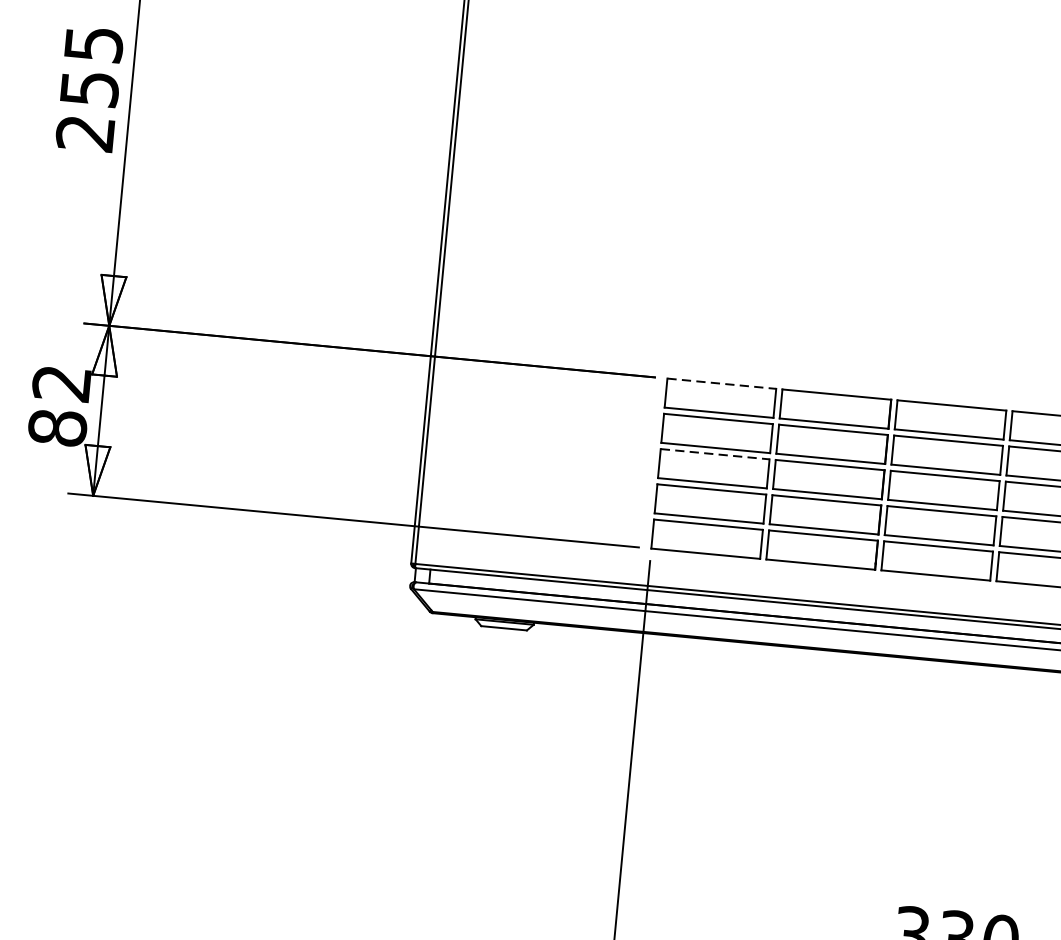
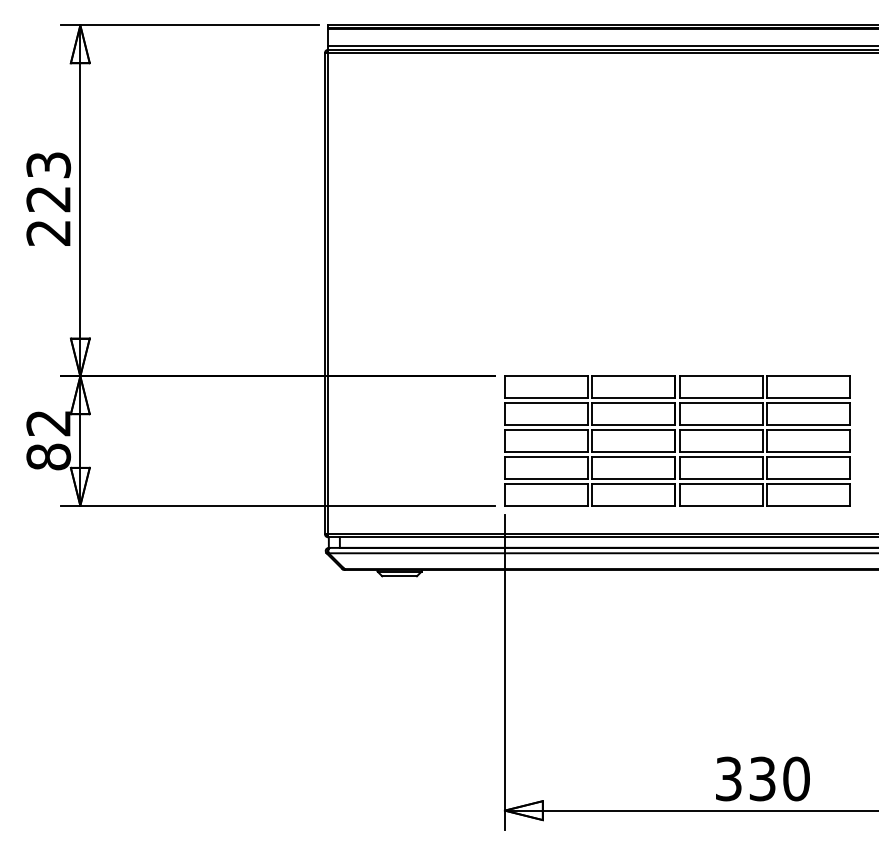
text: (91, 67) -> (48, 182), 255 -> 223
line: (722, 383) -> (546, 376), dashed -> solid
line: (715, 454) -> (546, 430), dashed -> solid

